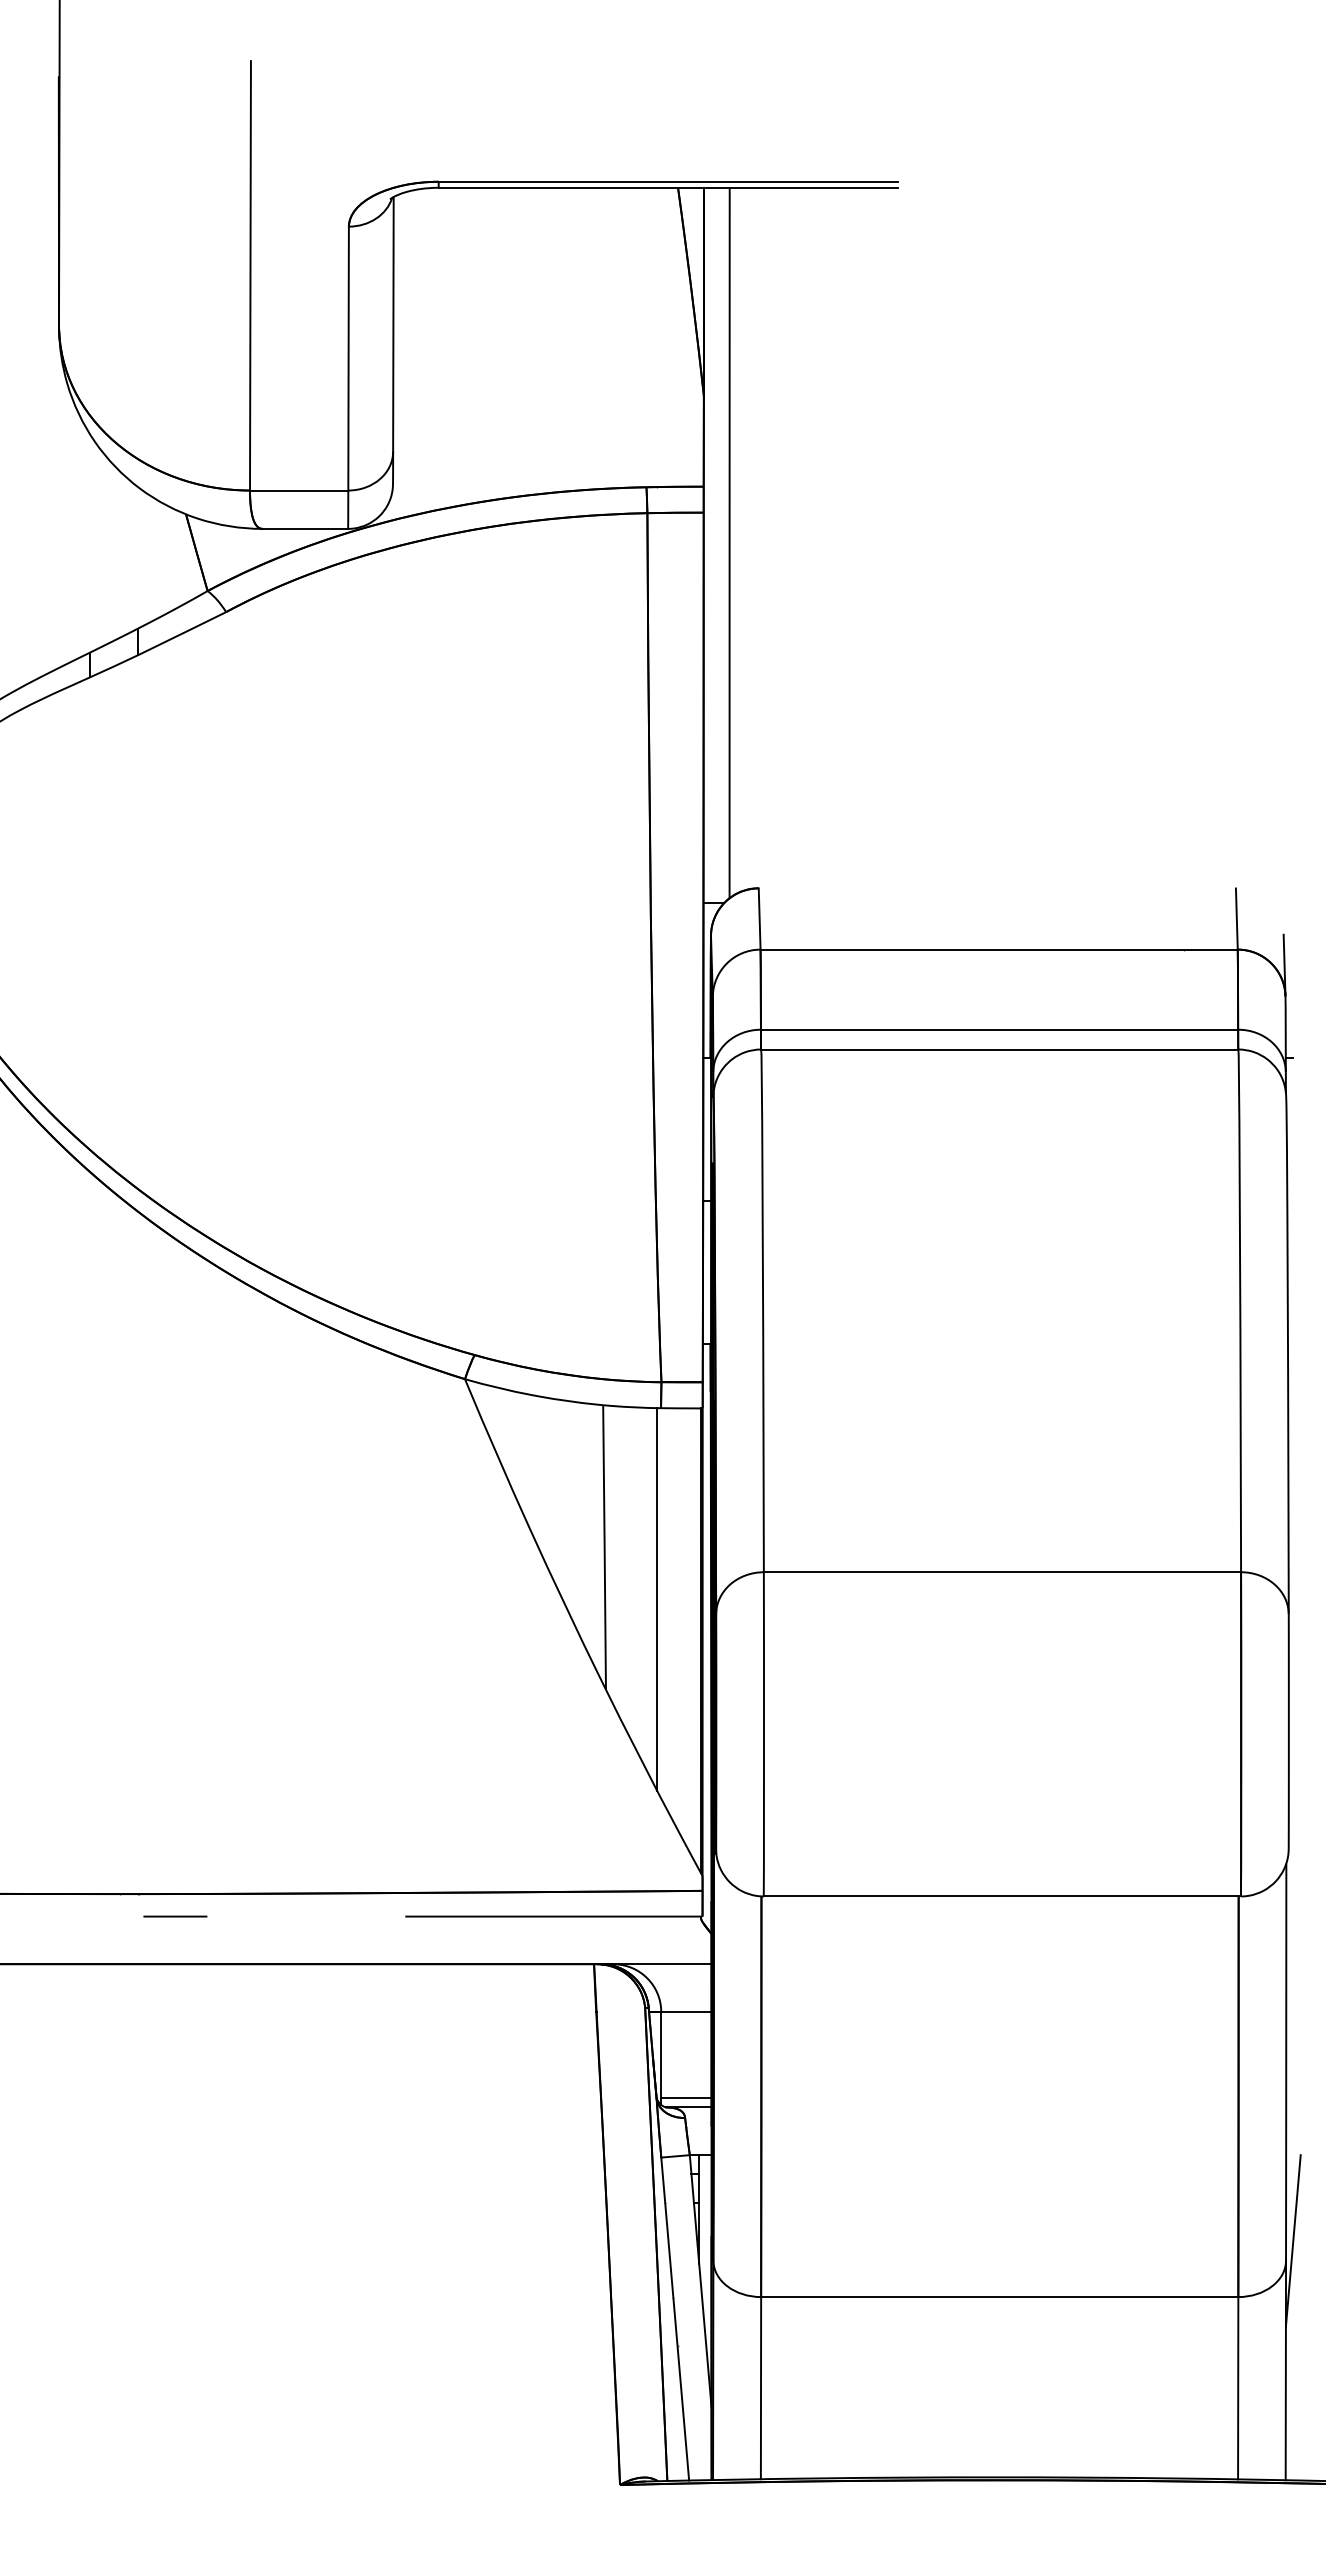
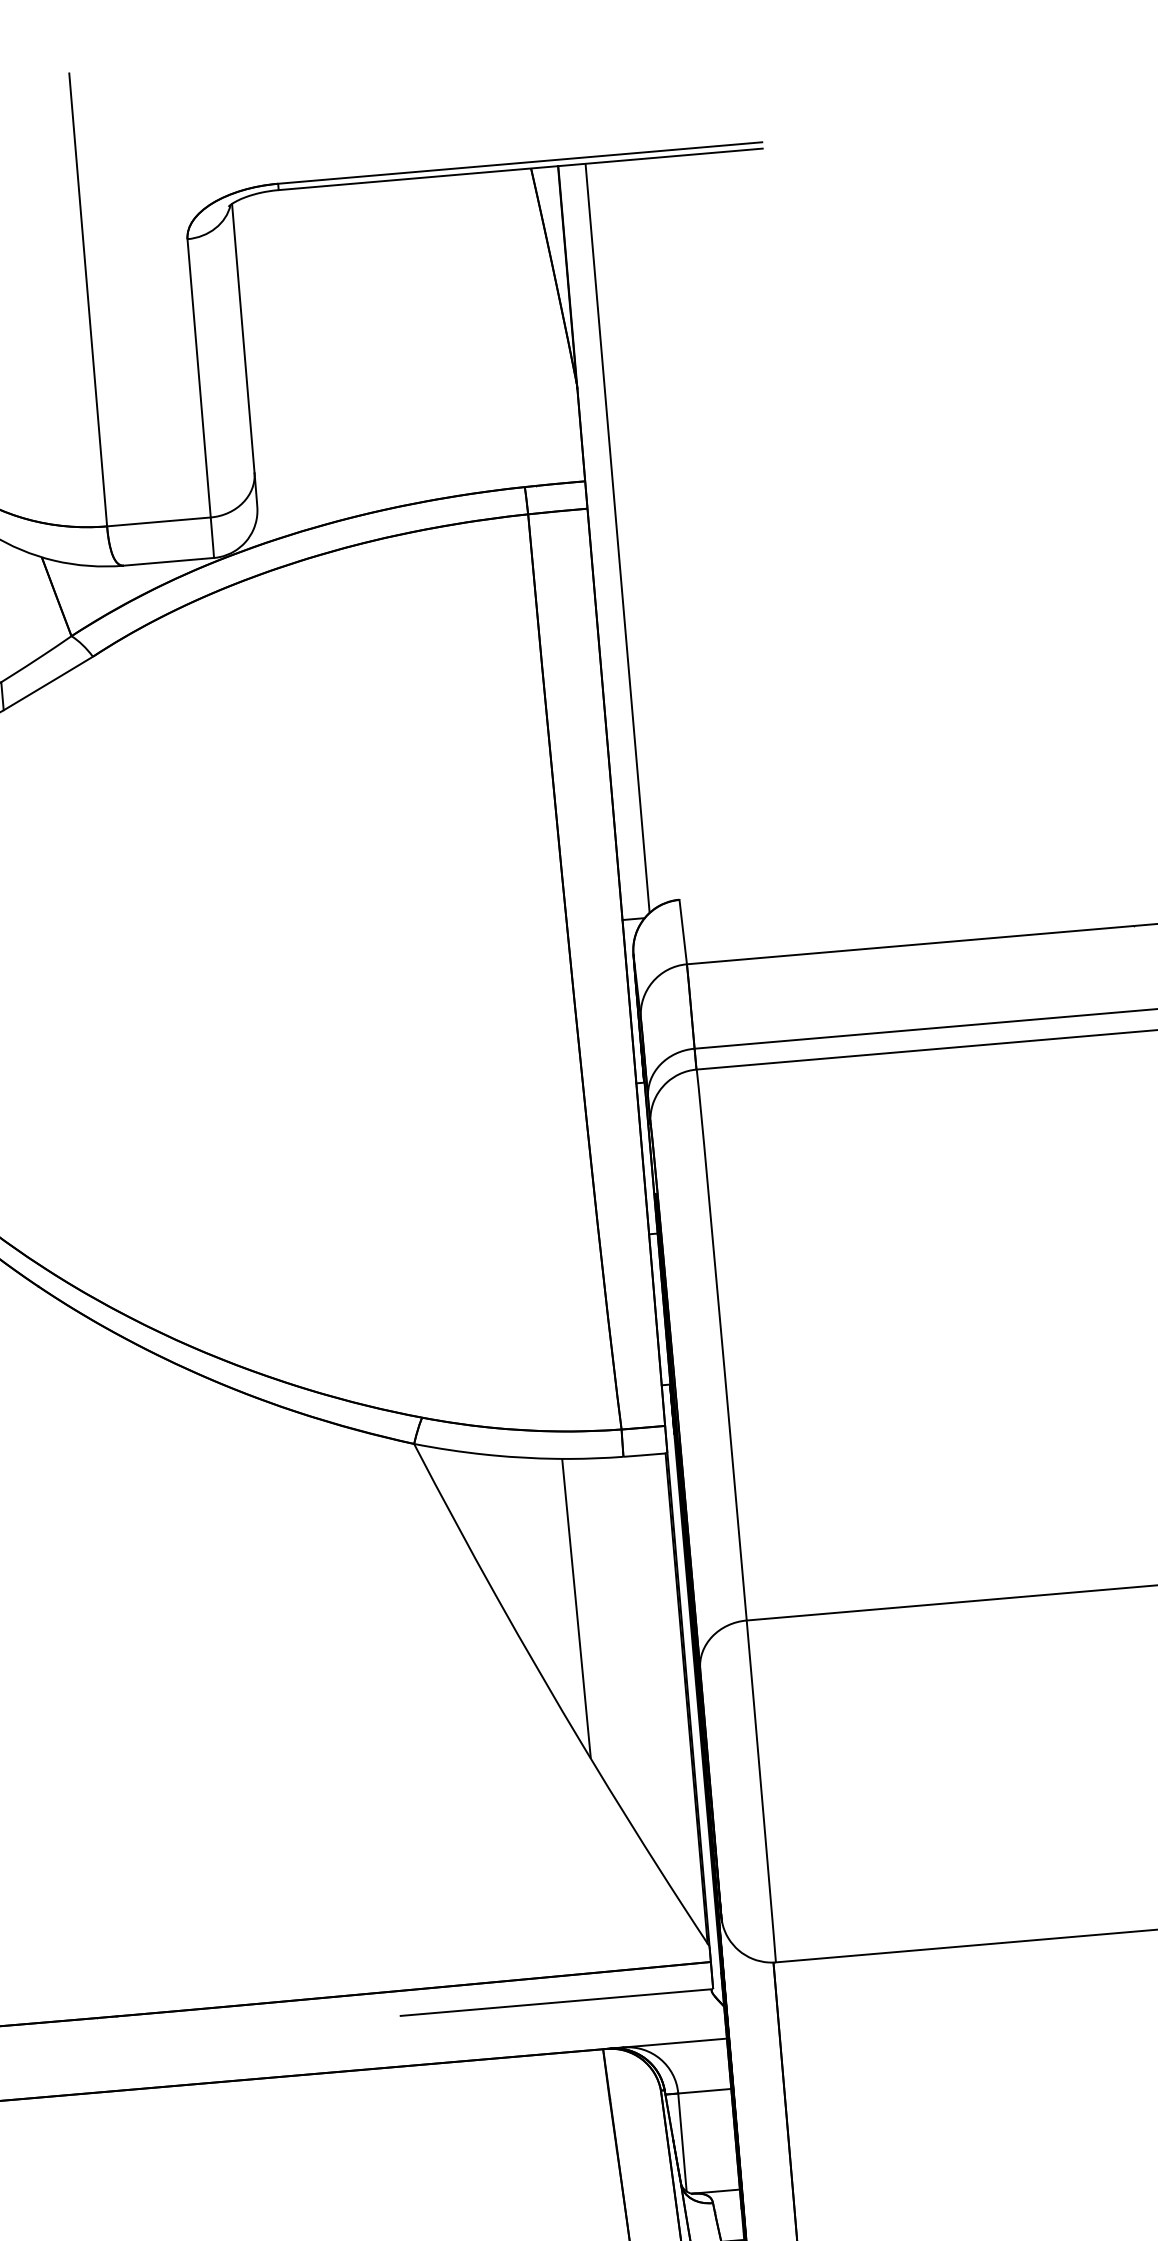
line: (657, 1599) -> (637, 1658), removed
line: (175, 1916) -> (157, 2036), removed
line: (686, 2097) -> (712, 2181), removed

